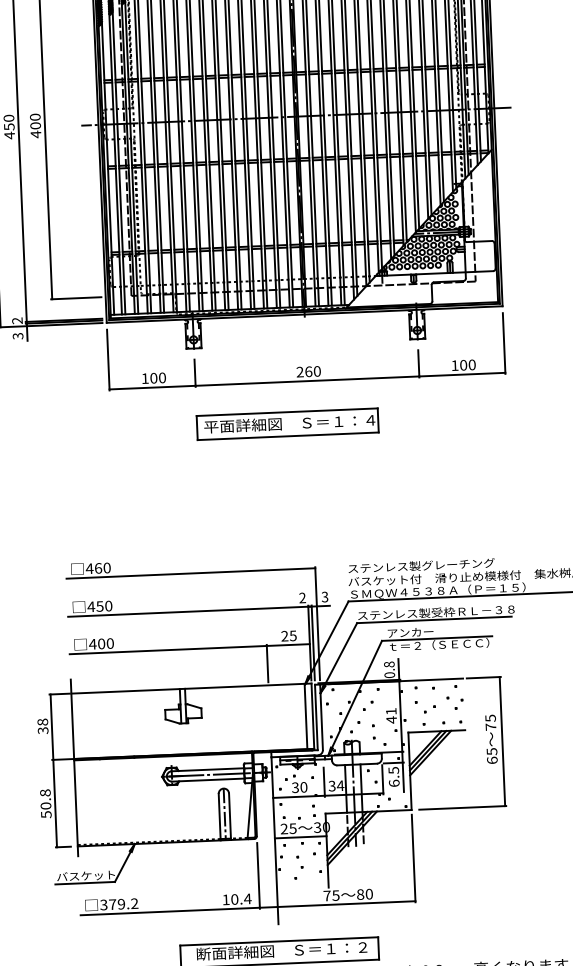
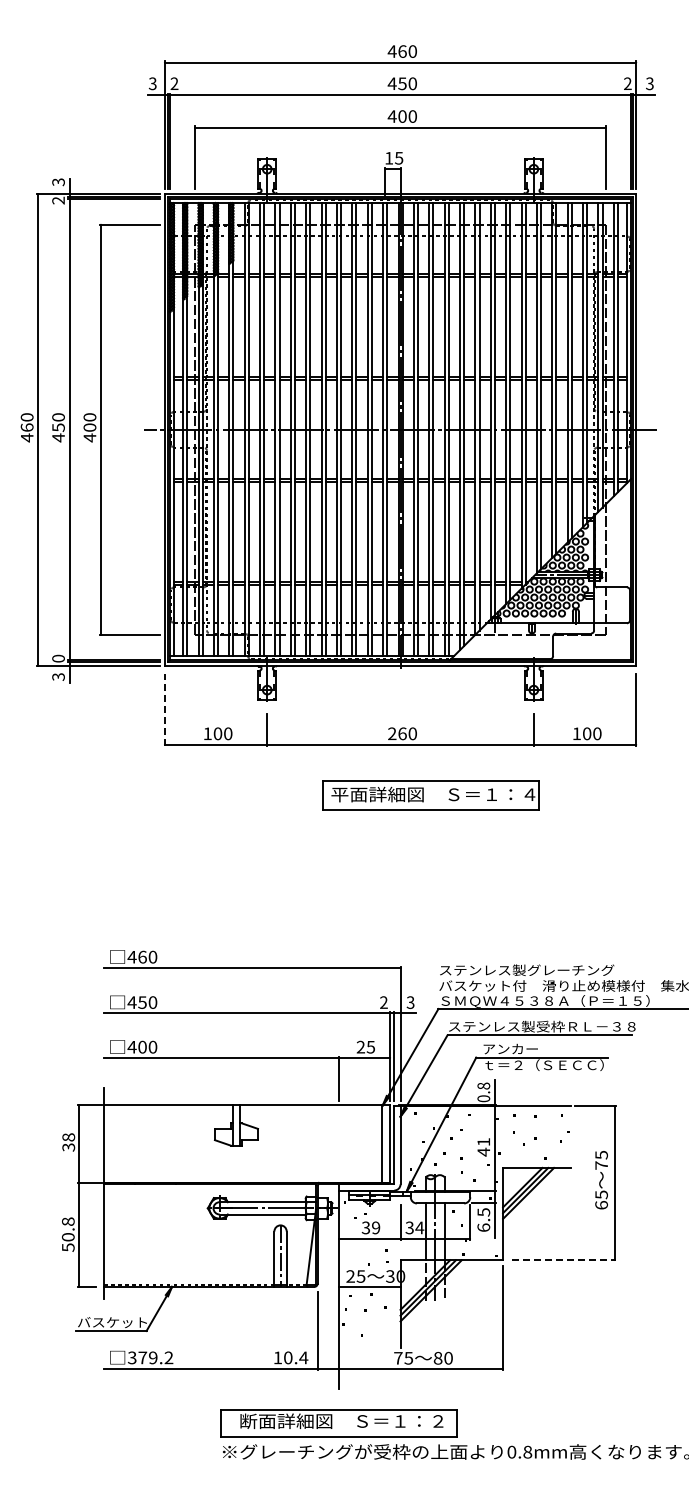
text: (17, 320) -> (58, 658), 2 -> 0
line: (108, 359) -> (164, 709), solid -> dashed
part: (287, 424) -> (430, 795), moved
text: (304, 786) -> (376, 1227), 30 -> 39
line: (462, 808) -> (563, 1260), solid -> dashed

